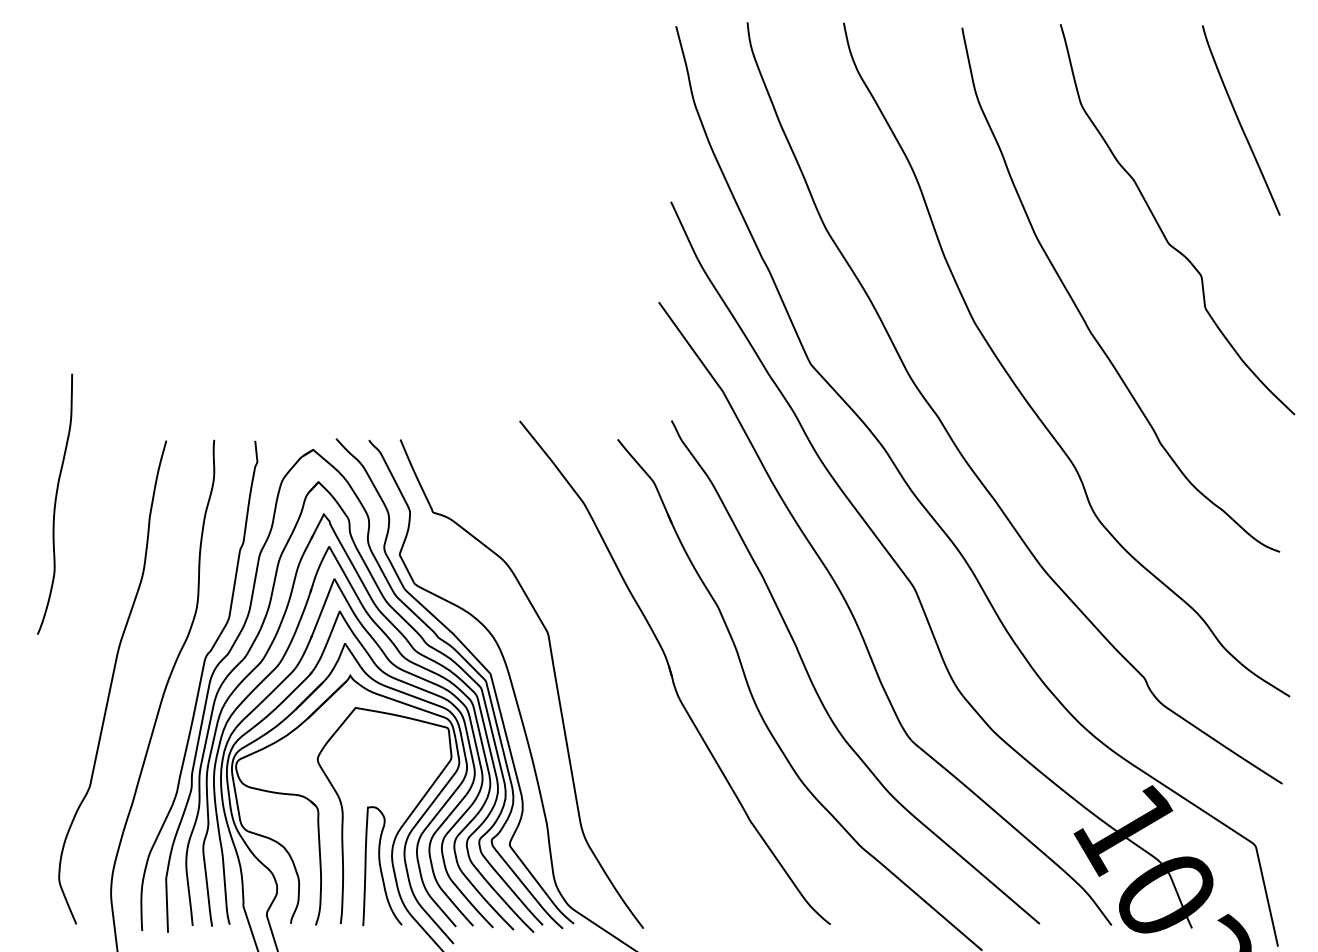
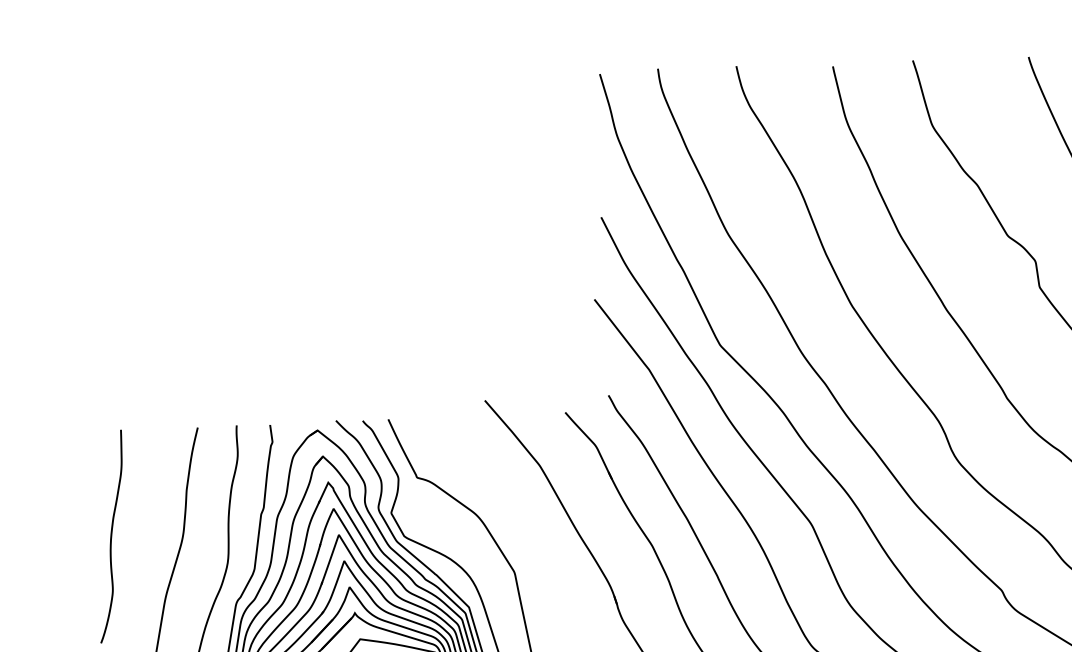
curve: (54, 503) -> (110, 535), moved

